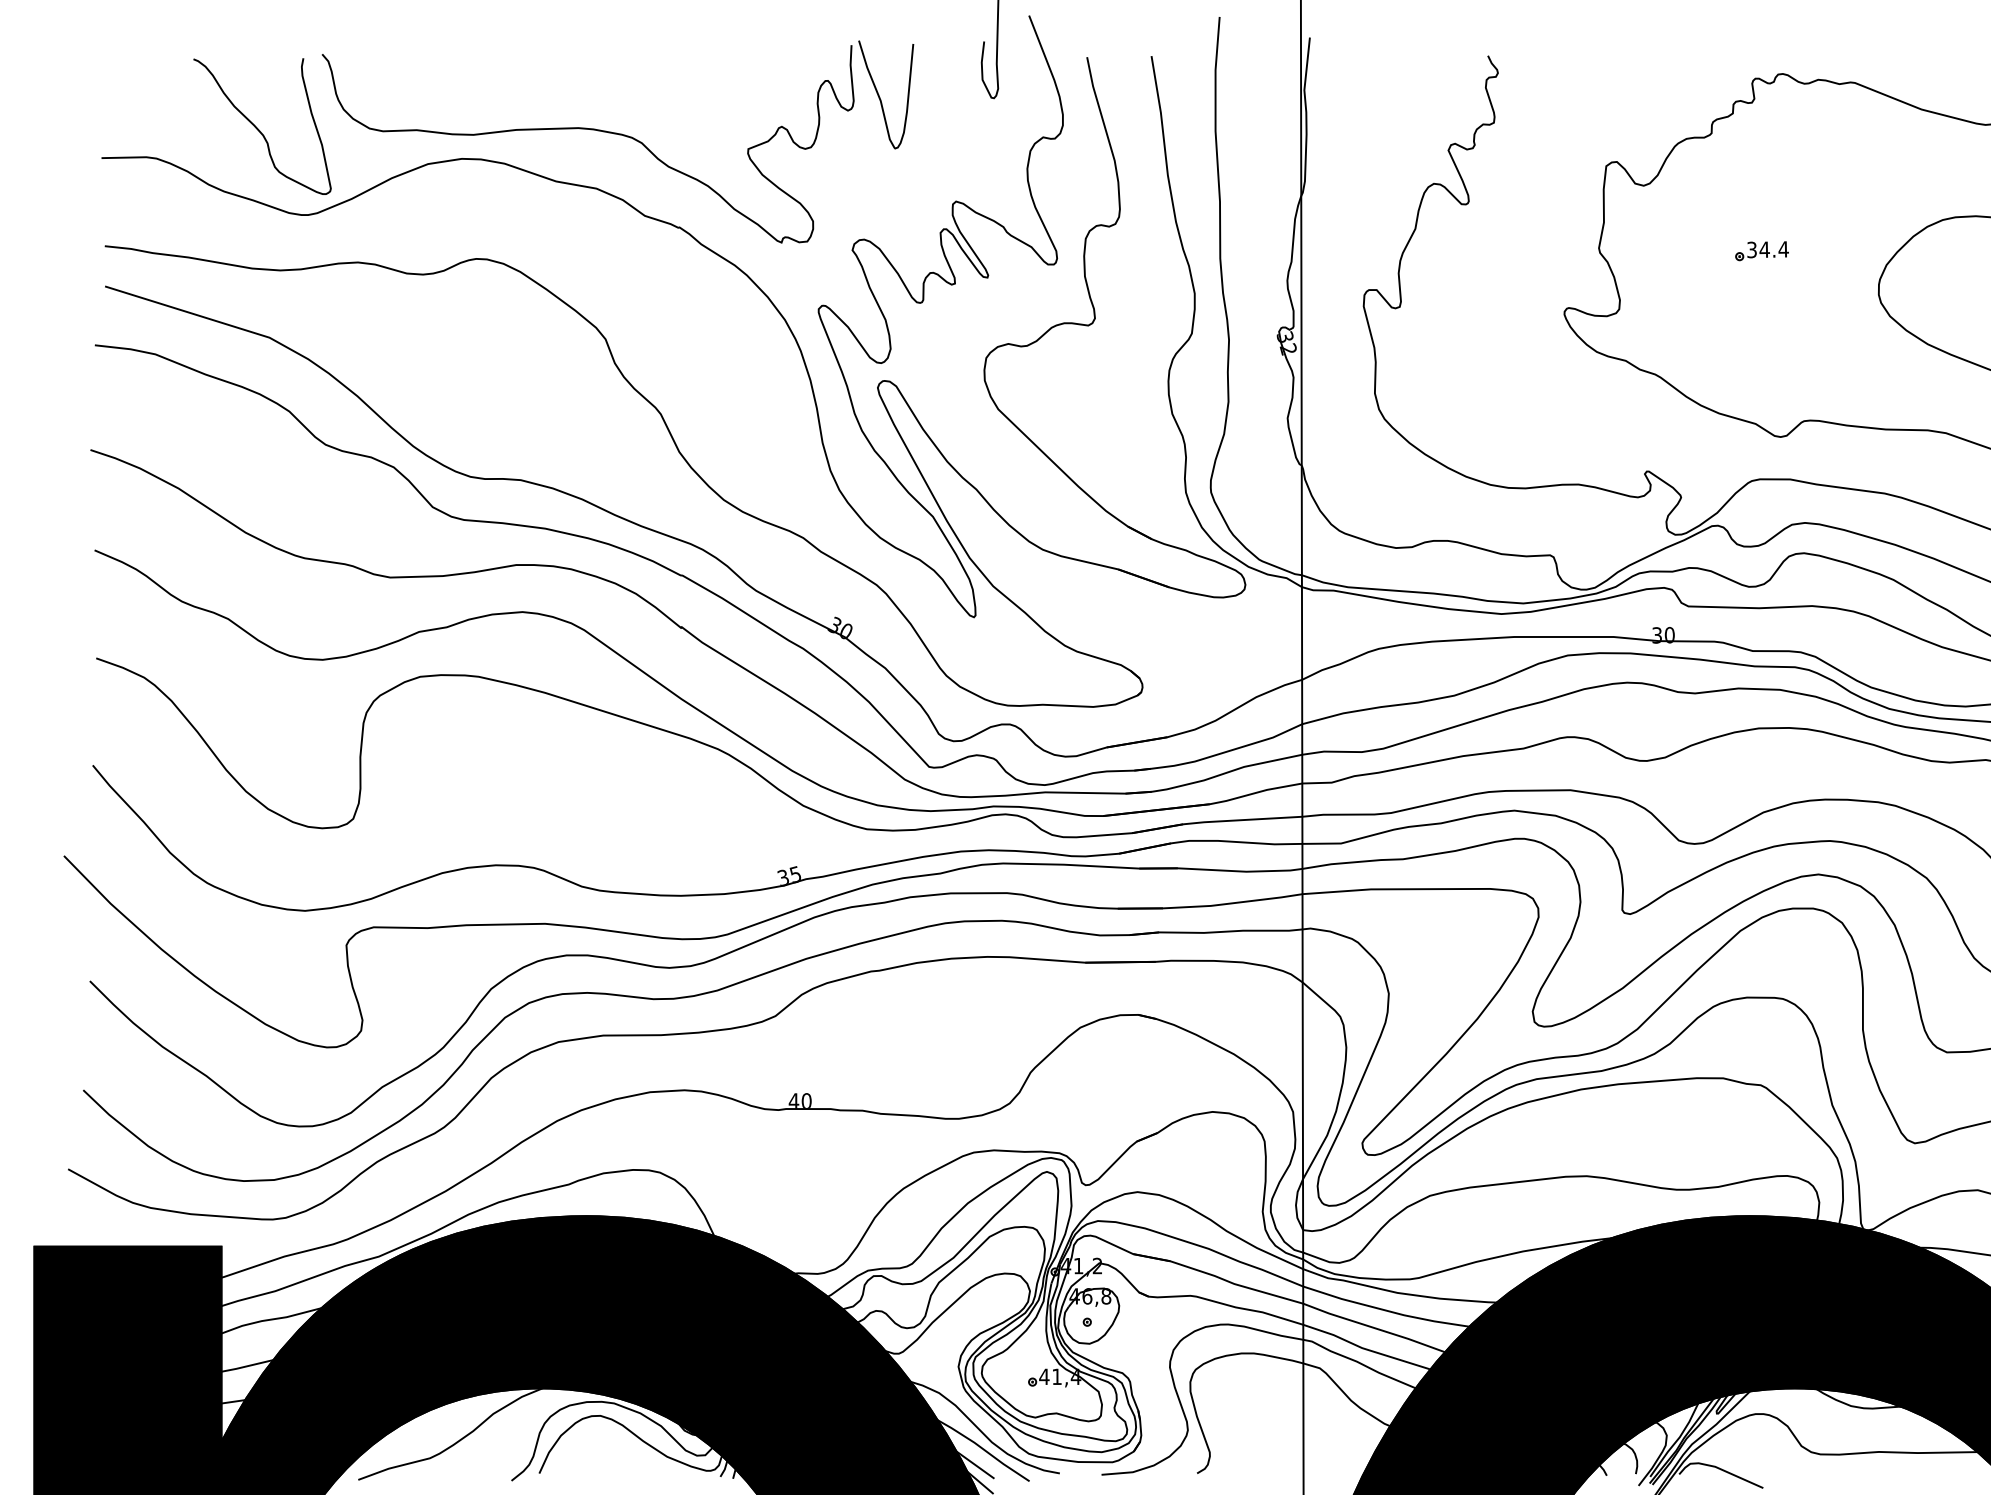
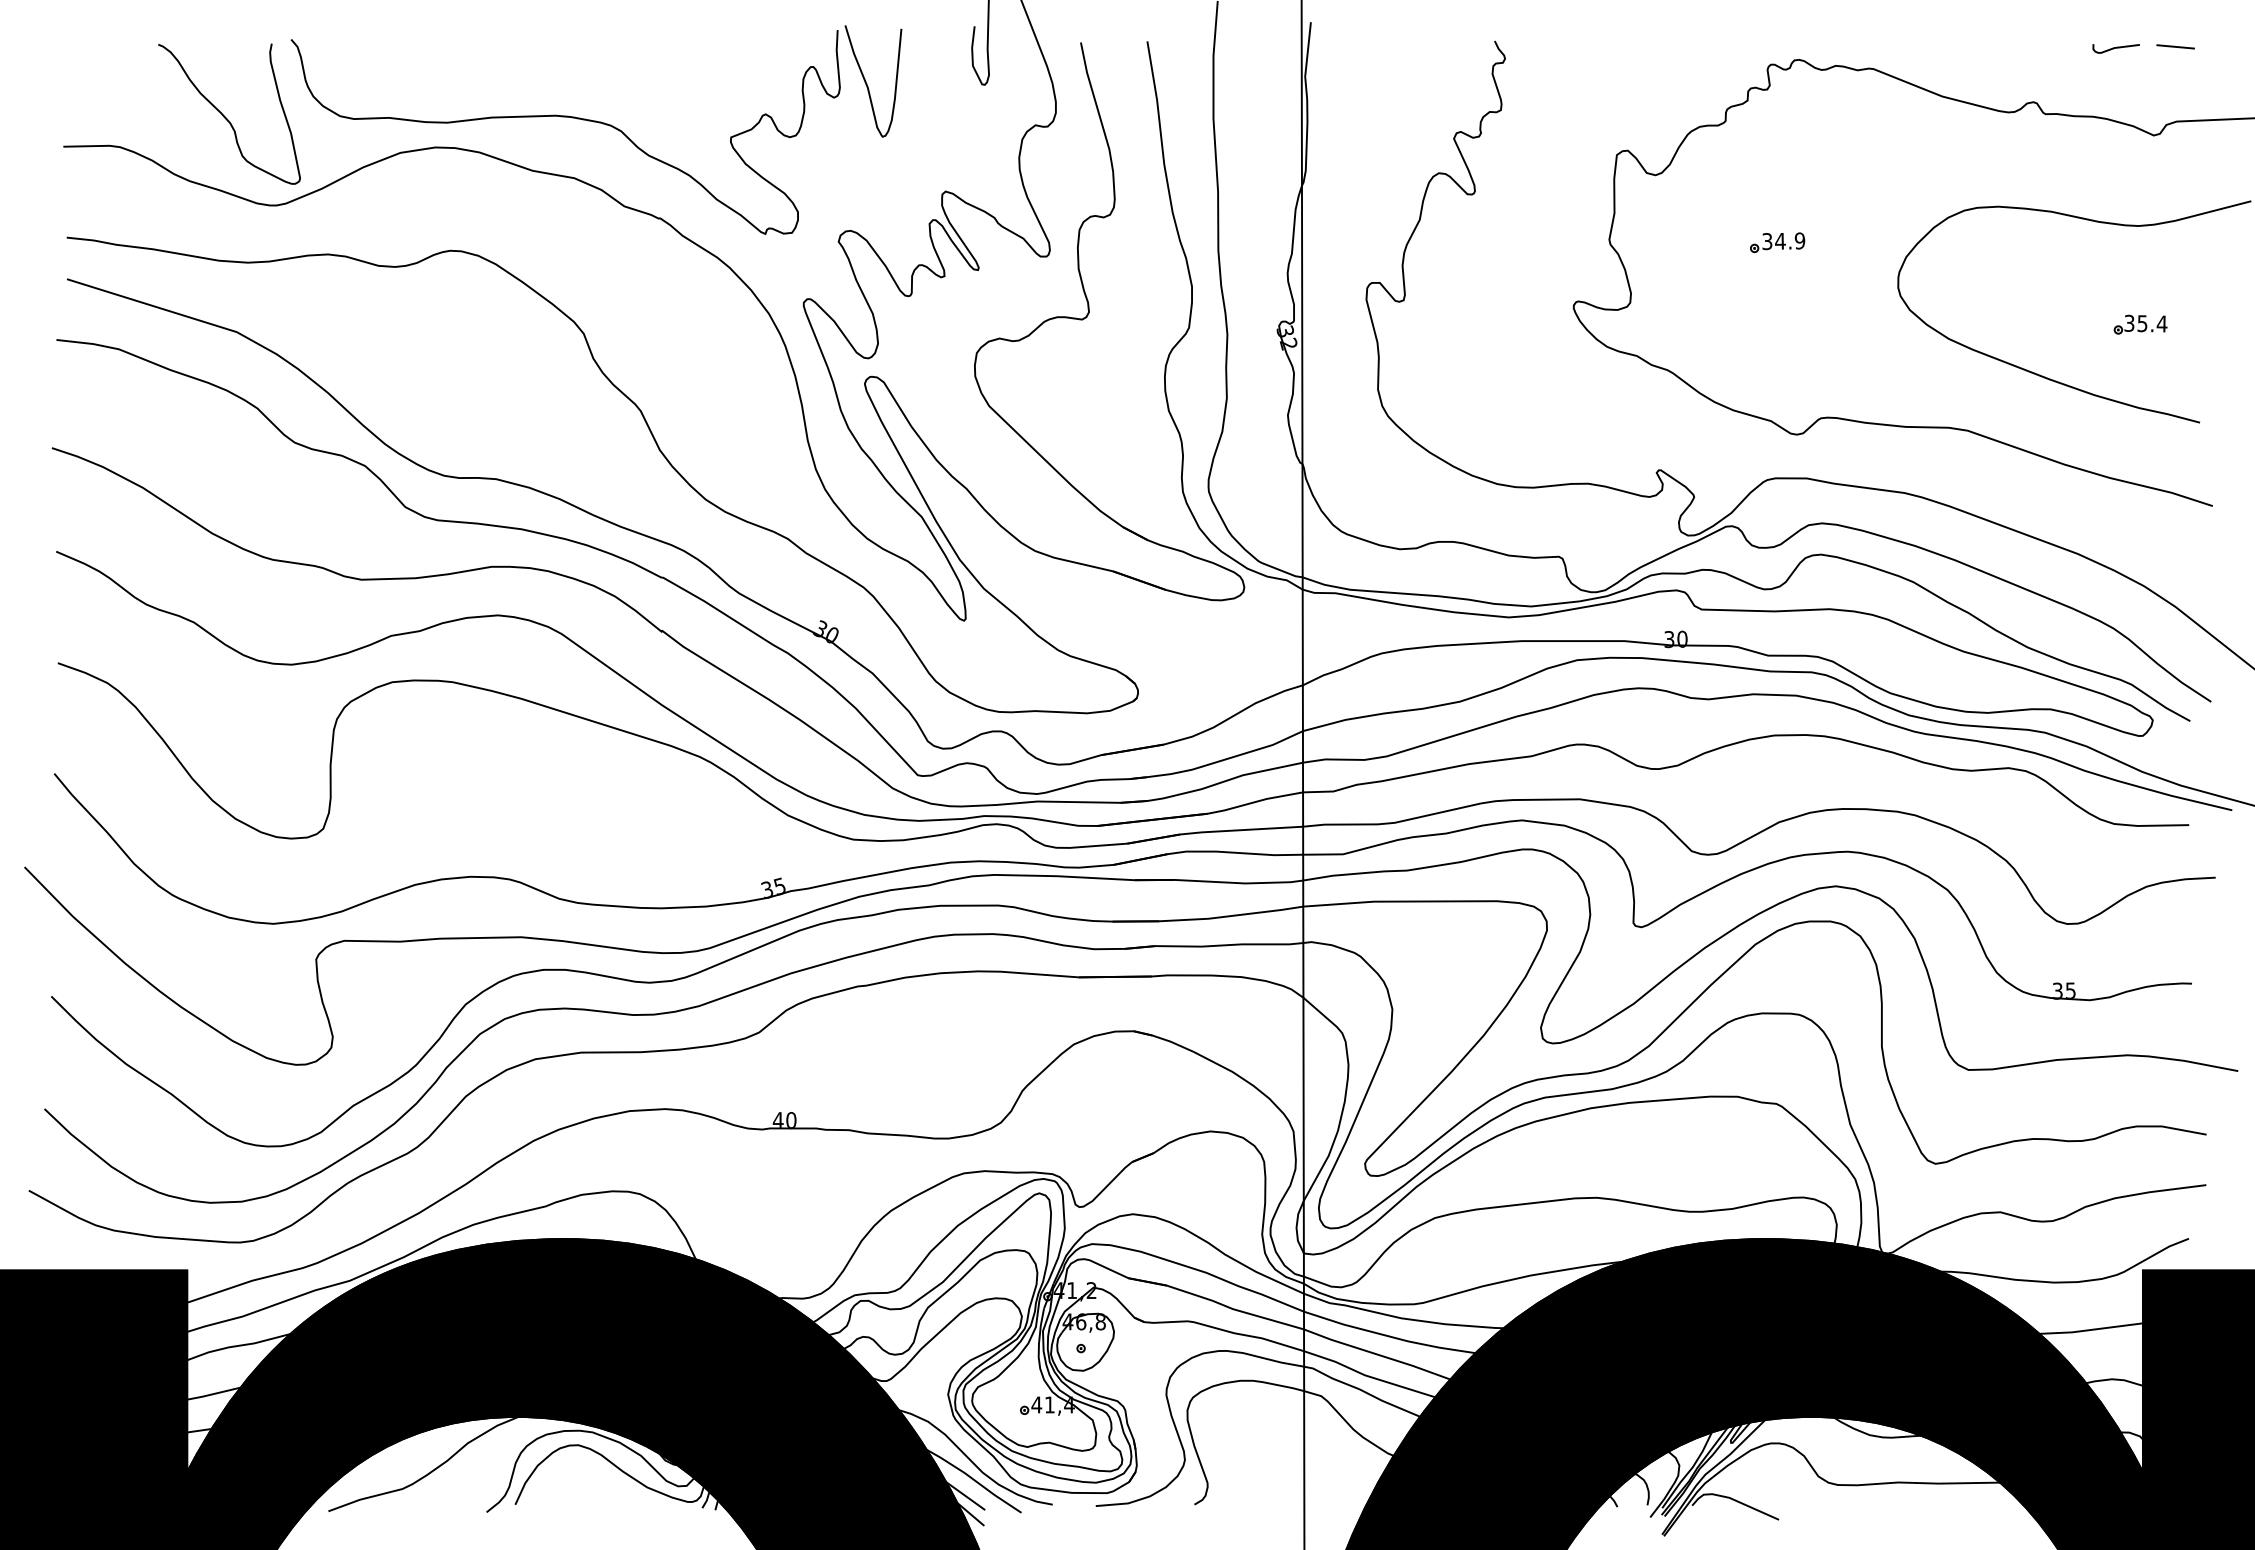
text: (1783, 248) -> (1799, 240), 34.4 -> 34.9

